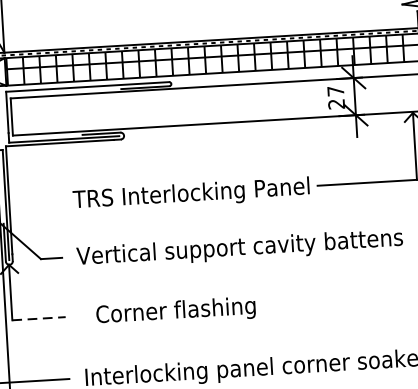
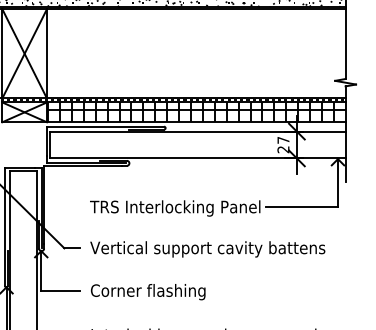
text: (176, 312) -> (148, 292), moved
line: (39, 319) -> (60, 291), dashed -> solid

